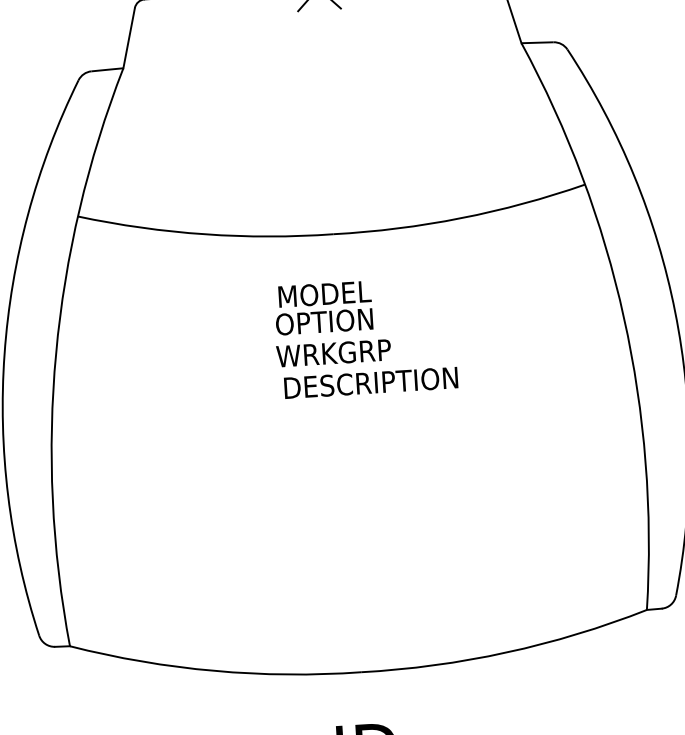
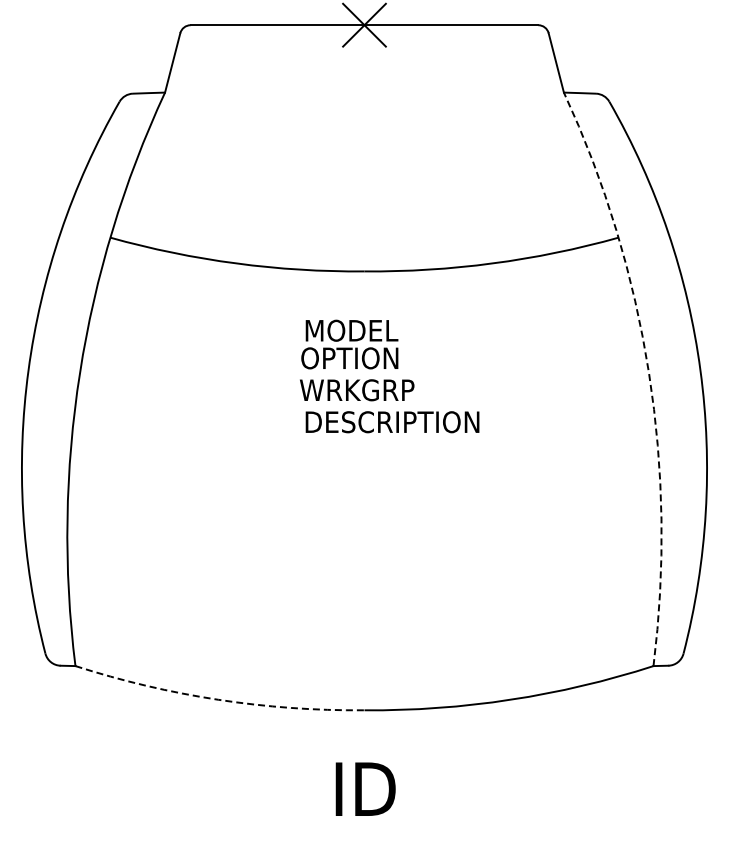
arc: (624, 318) -> (649, 373), solid -> dashed
arc: (214, 670) -> (218, 699), solid -> dashed

